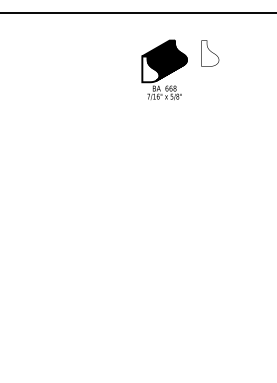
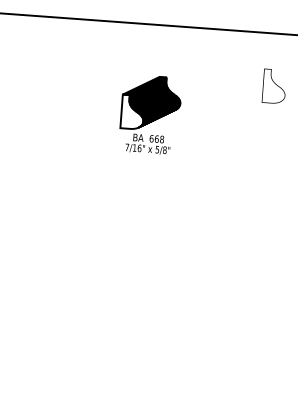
part: (164, 69) -> (150, 113), moved

